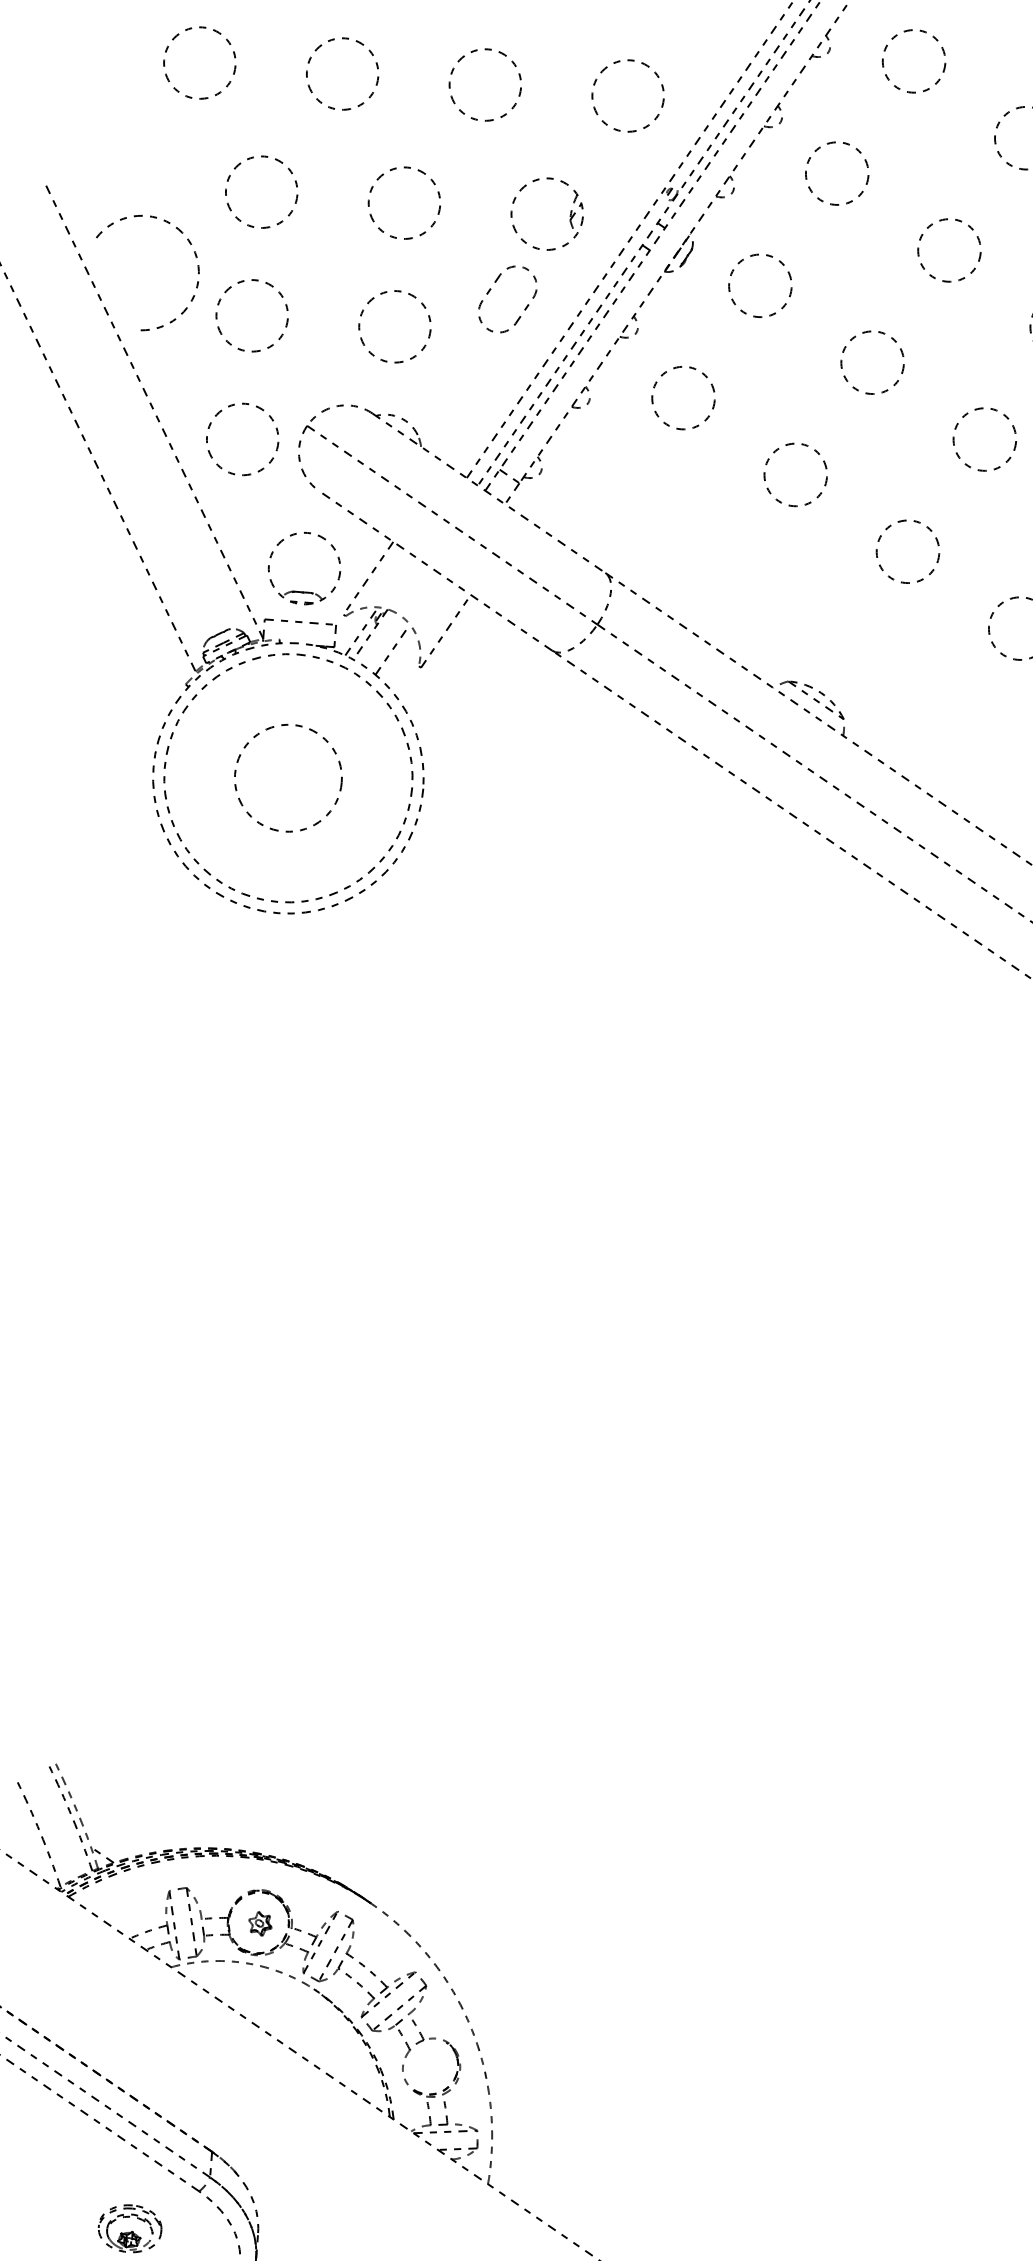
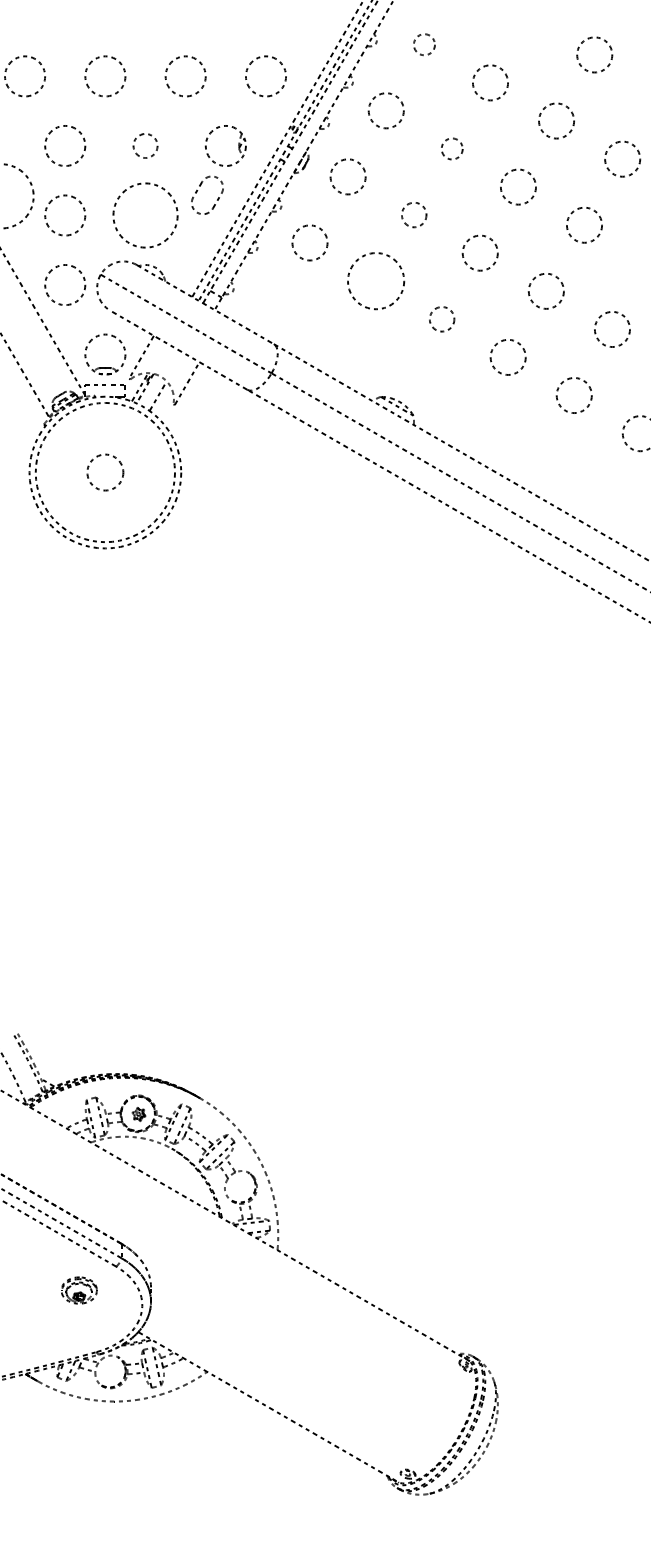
circle: (914, 60) -> (424, 44), size x0.6
circle: (404, 202) -> (145, 145), size x0.6
circle: (948, 249) -> (451, 148), size x0.6
circle: (394, 326) -> (145, 215), size x1.6
circle: (871, 361) -> (413, 214), size x0.7
circle: (794, 473) -> (375, 280), size x1.6
circle: (906, 552) -> (441, 319), size x0.7
circle: (288, 778) -> (105, 472), size x0.6

